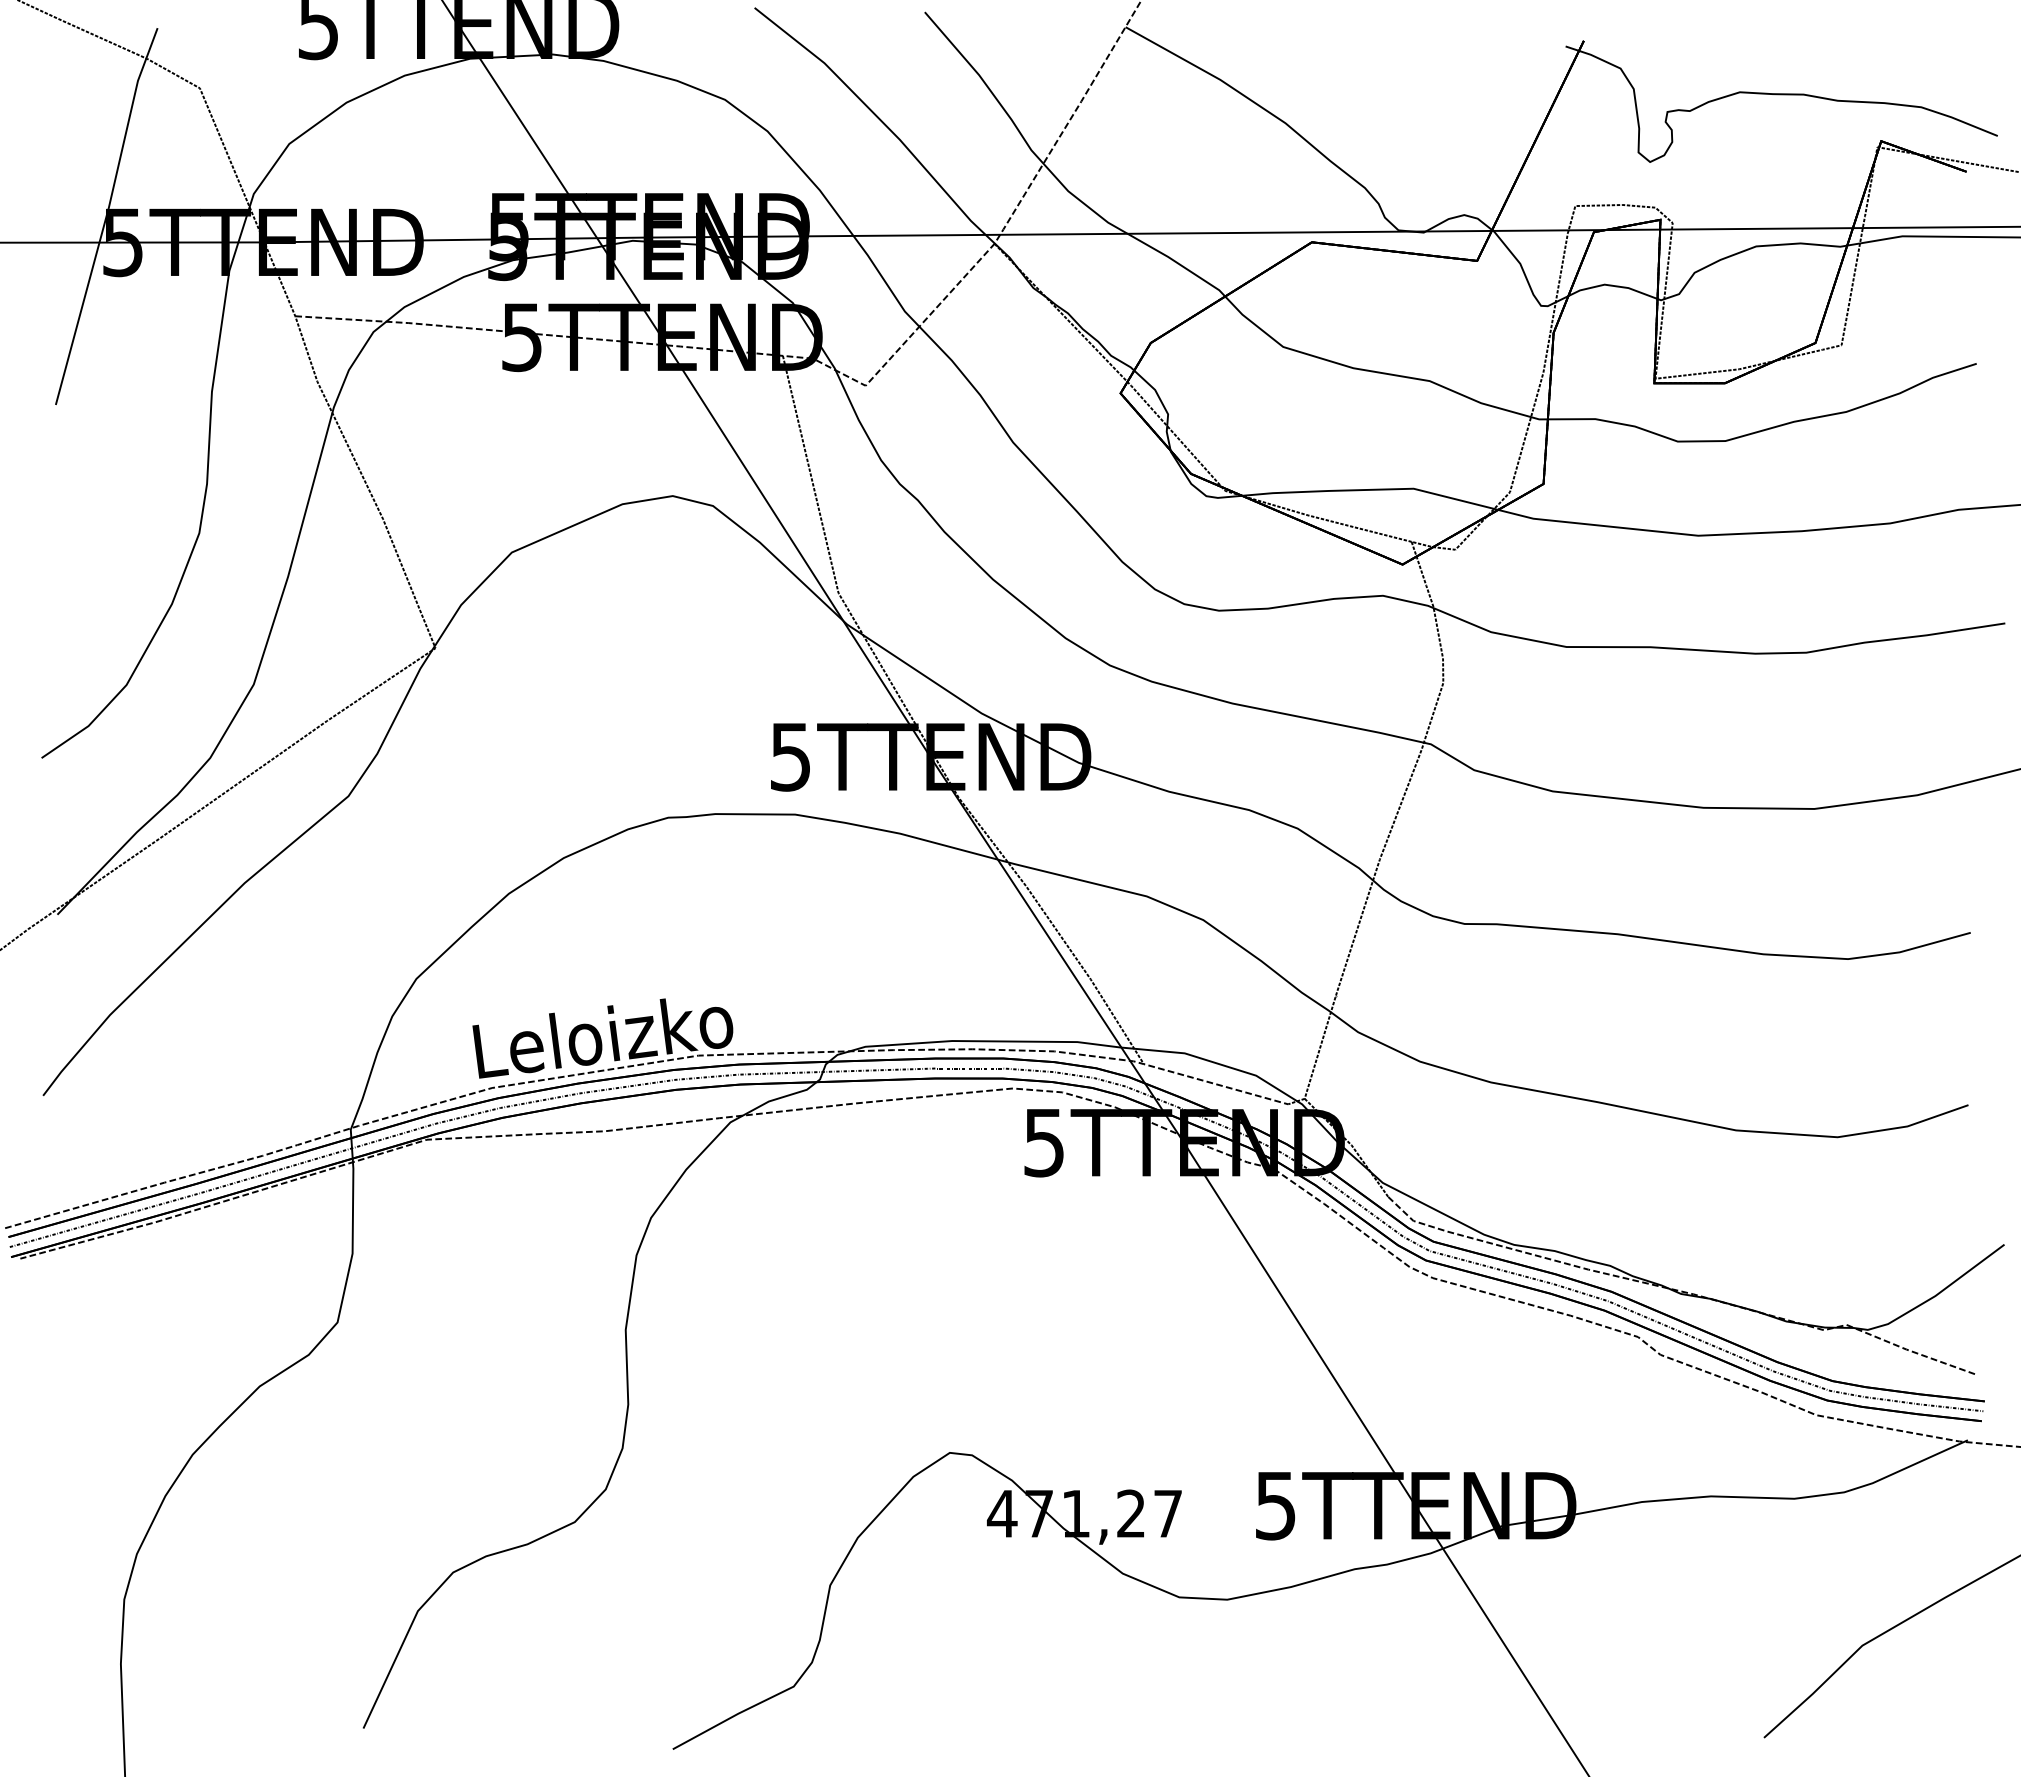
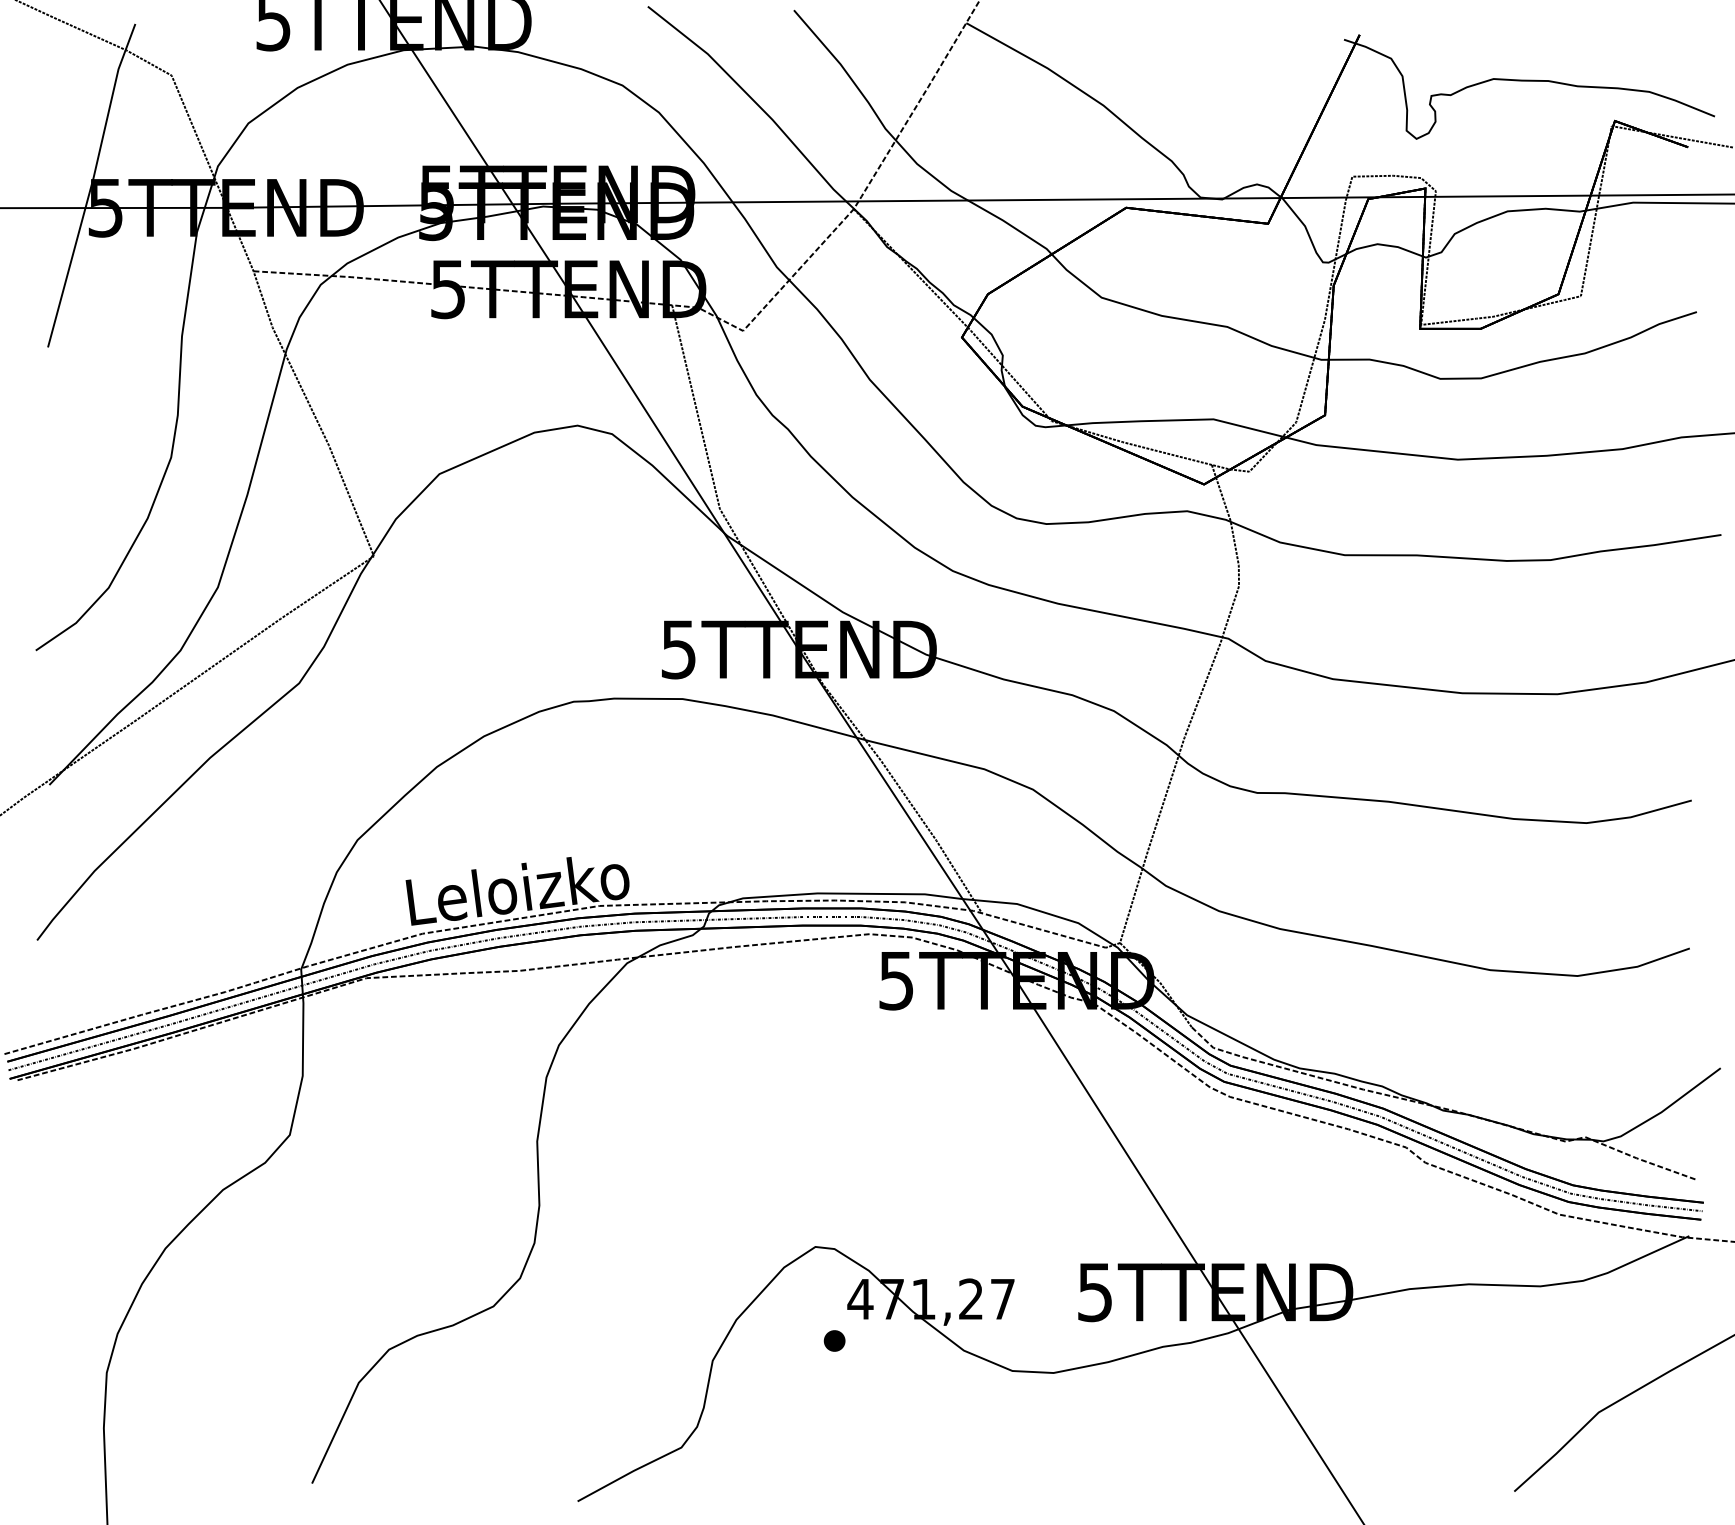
part: (971, 1561) -> (834, 1340), added

